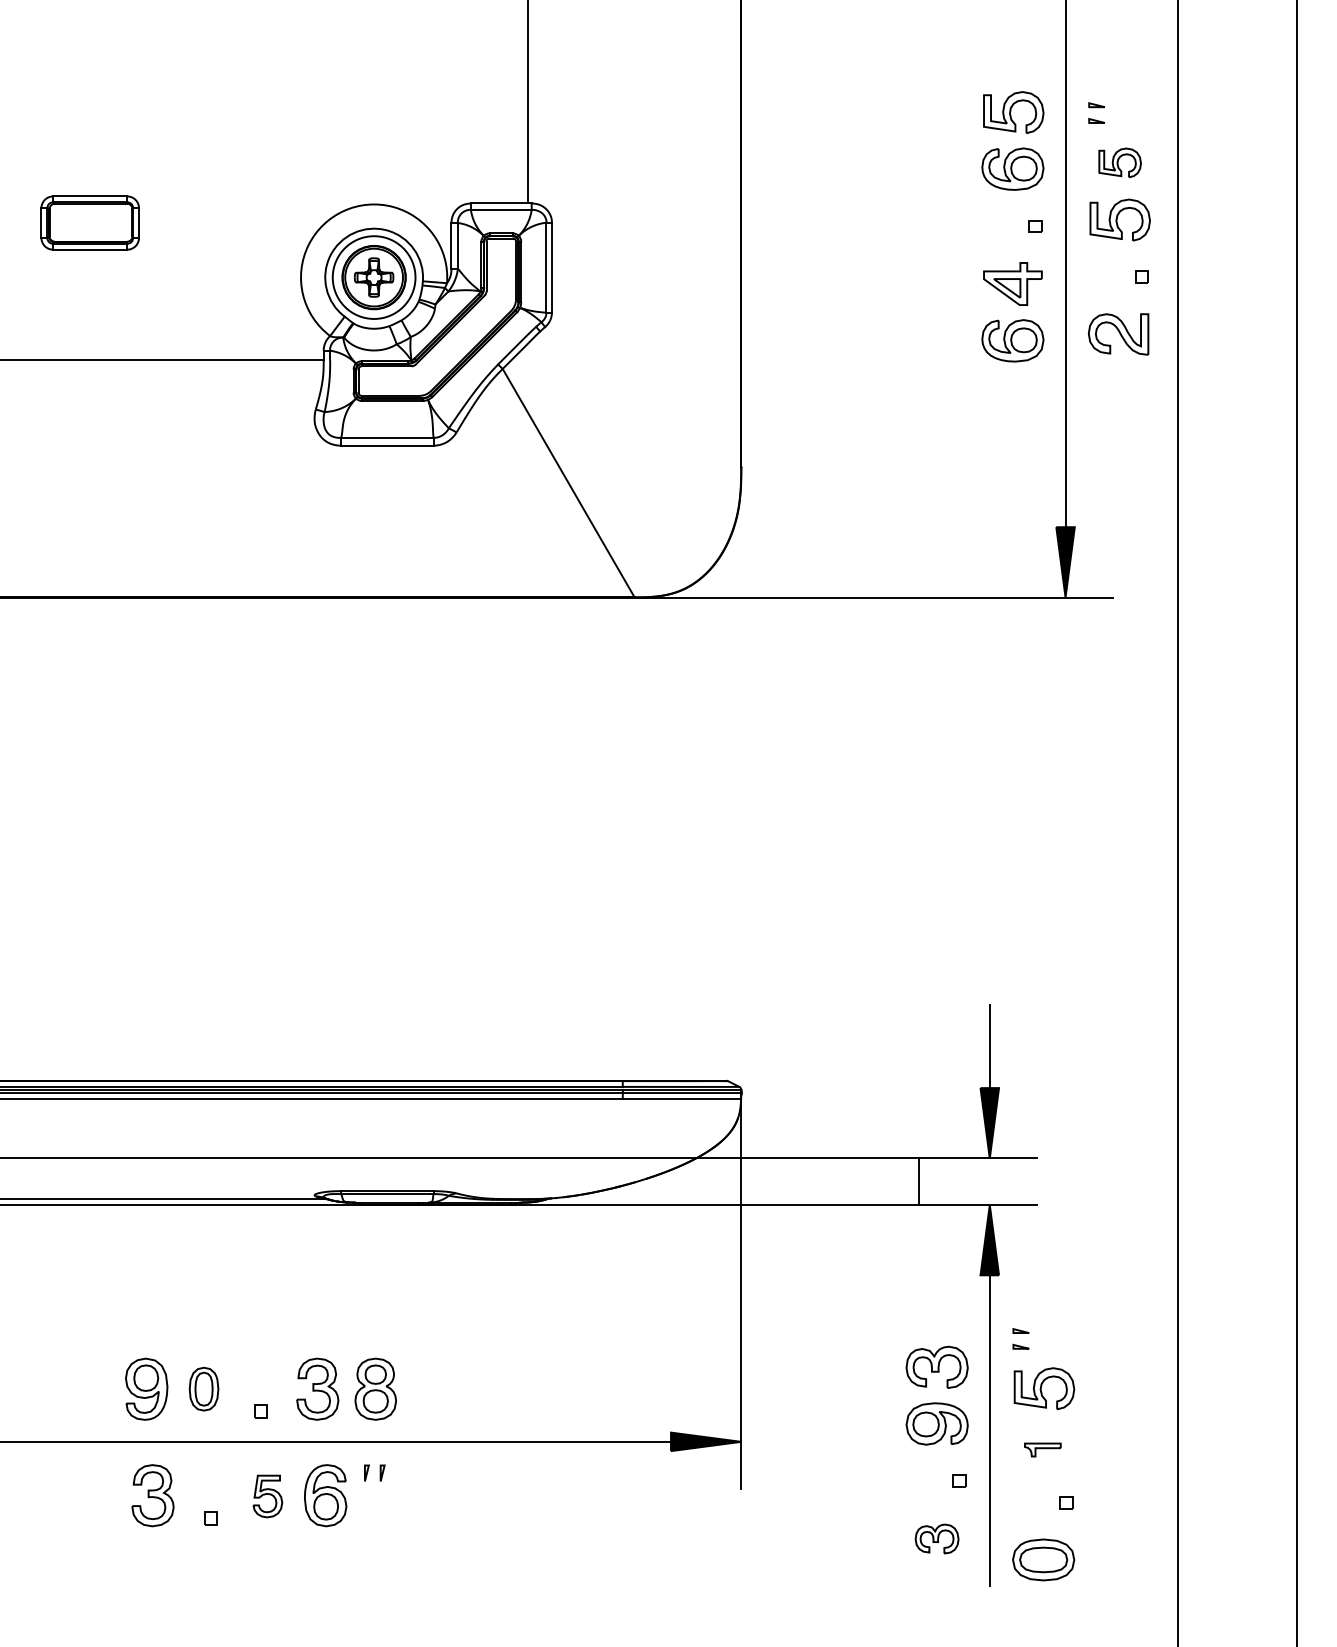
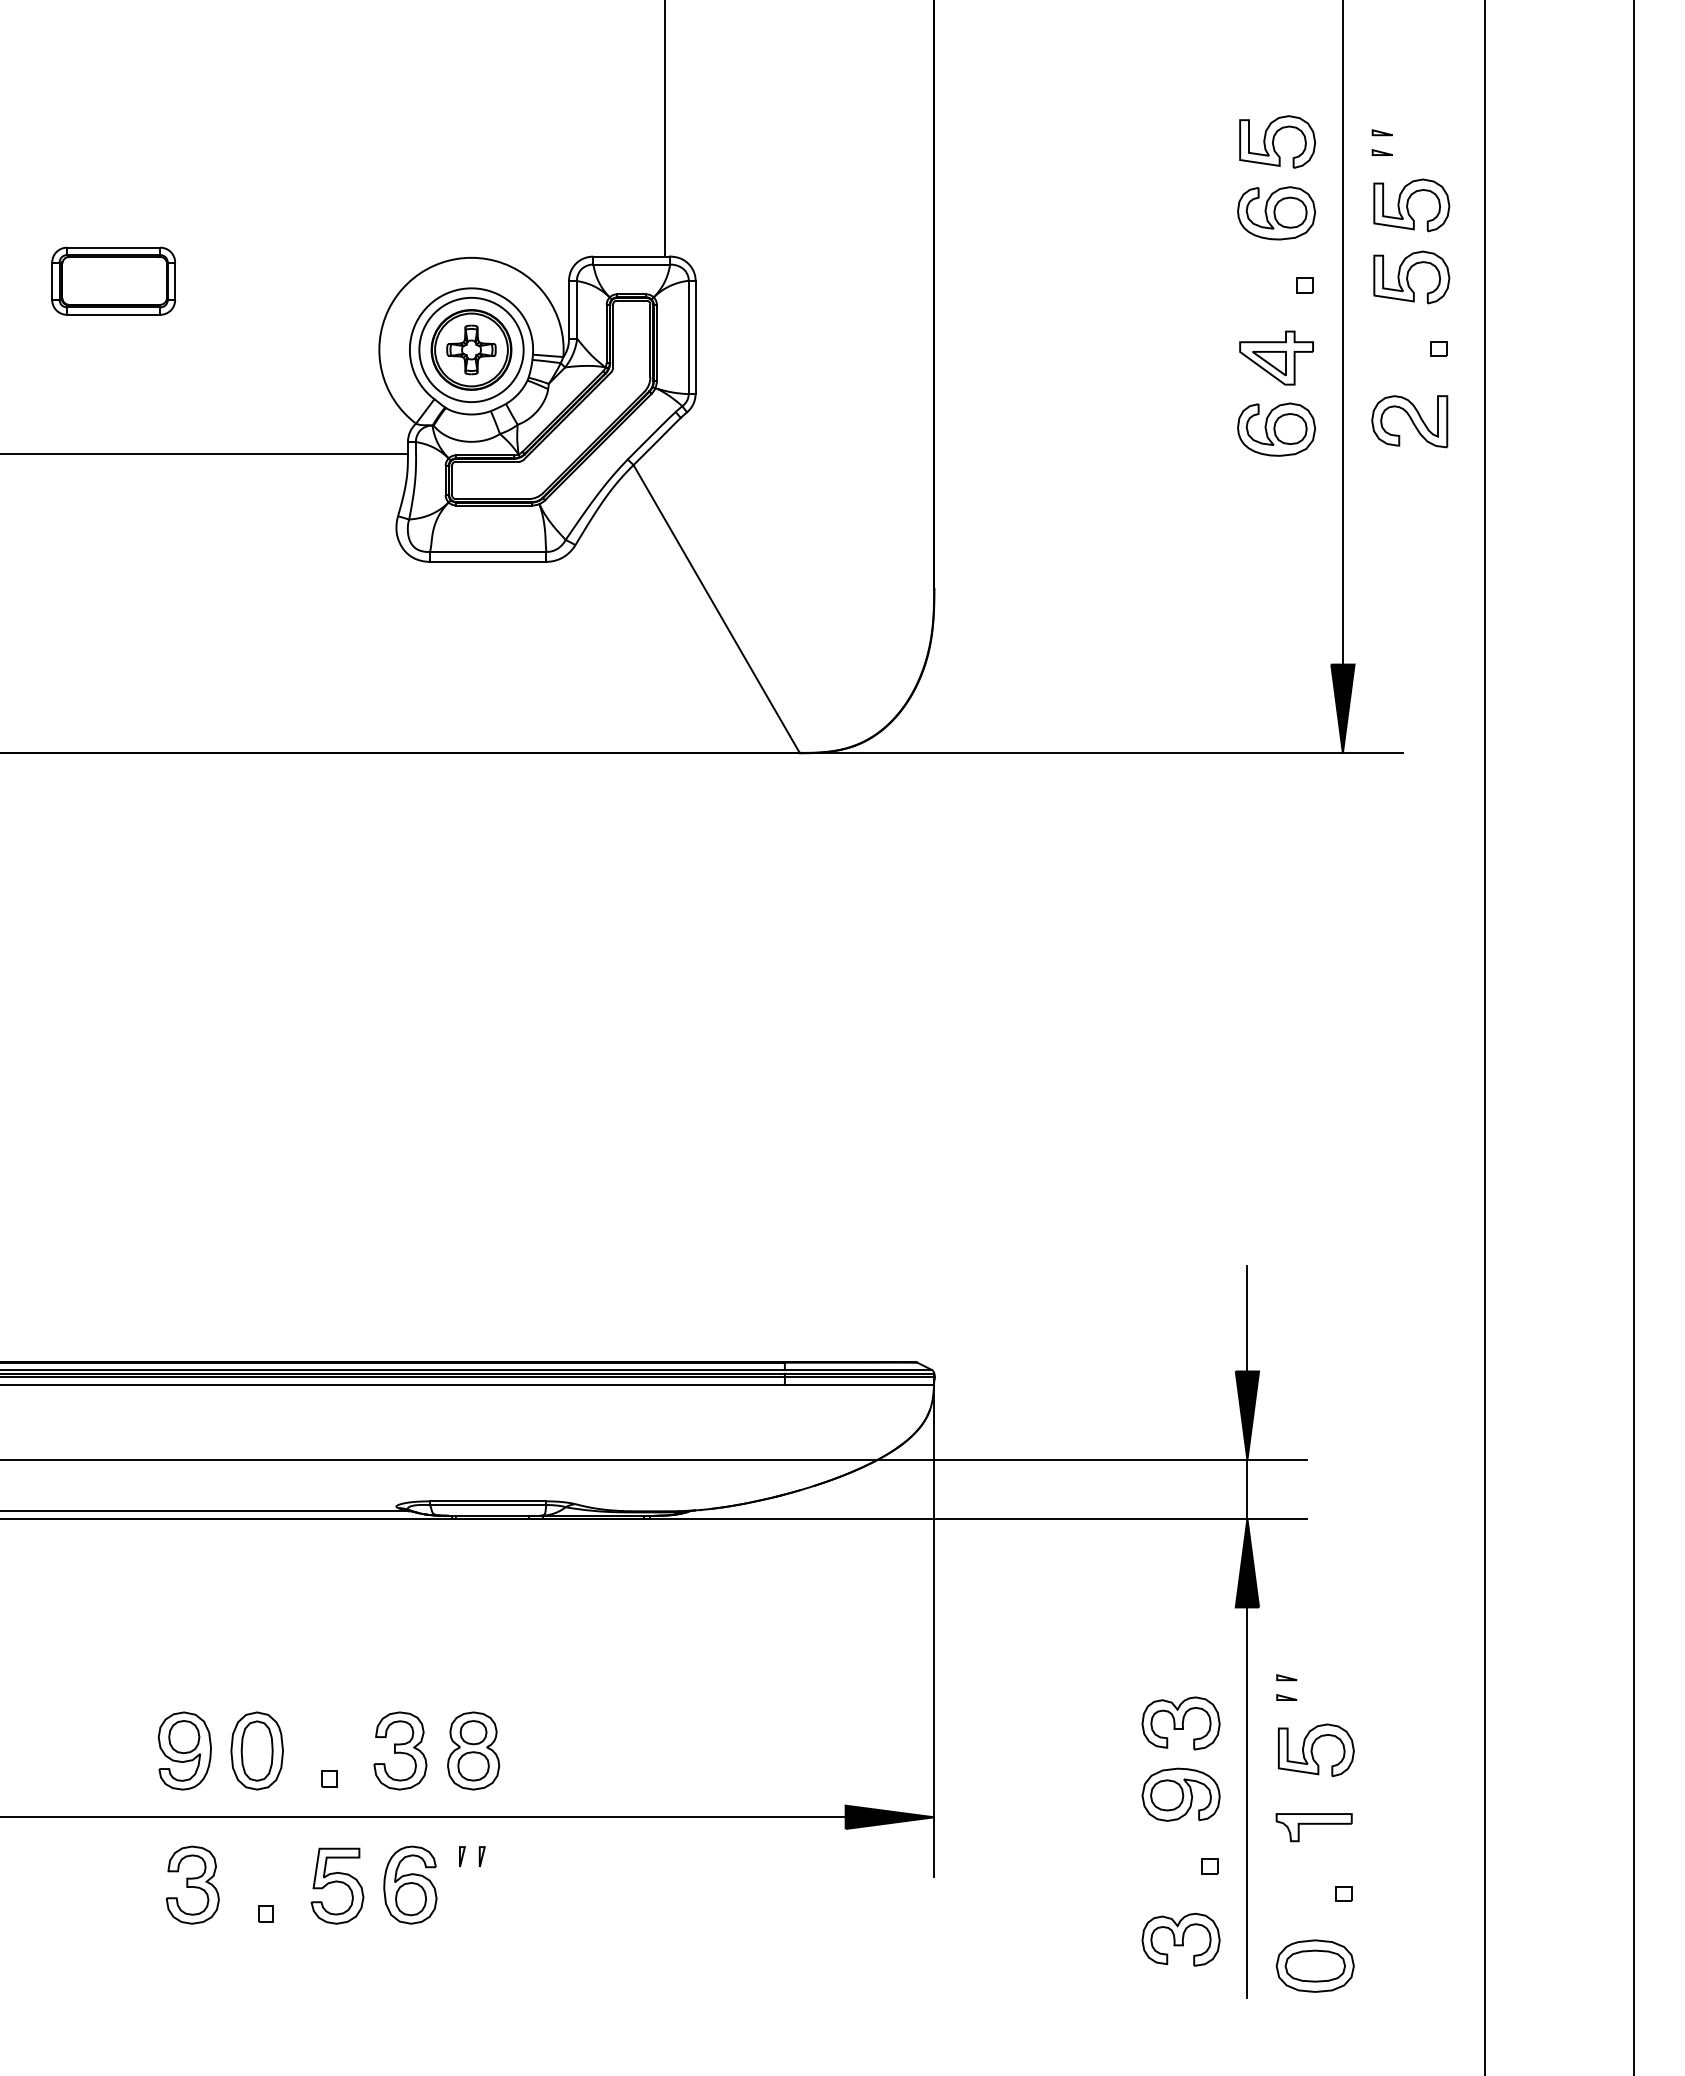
part: (1119, 162) -> (1410, 204), size x1.43
line: (918, 1181) -> (1247, 1489), moved
part: (203, 1388) -> (256, 1750), size x1.43
part: (1042, 1449) -> (1313, 1826), size x1.67
part: (267, 1496) -> (337, 1886), size x1.43
part: (936, 1538) -> (1180, 1939), size x1.43

